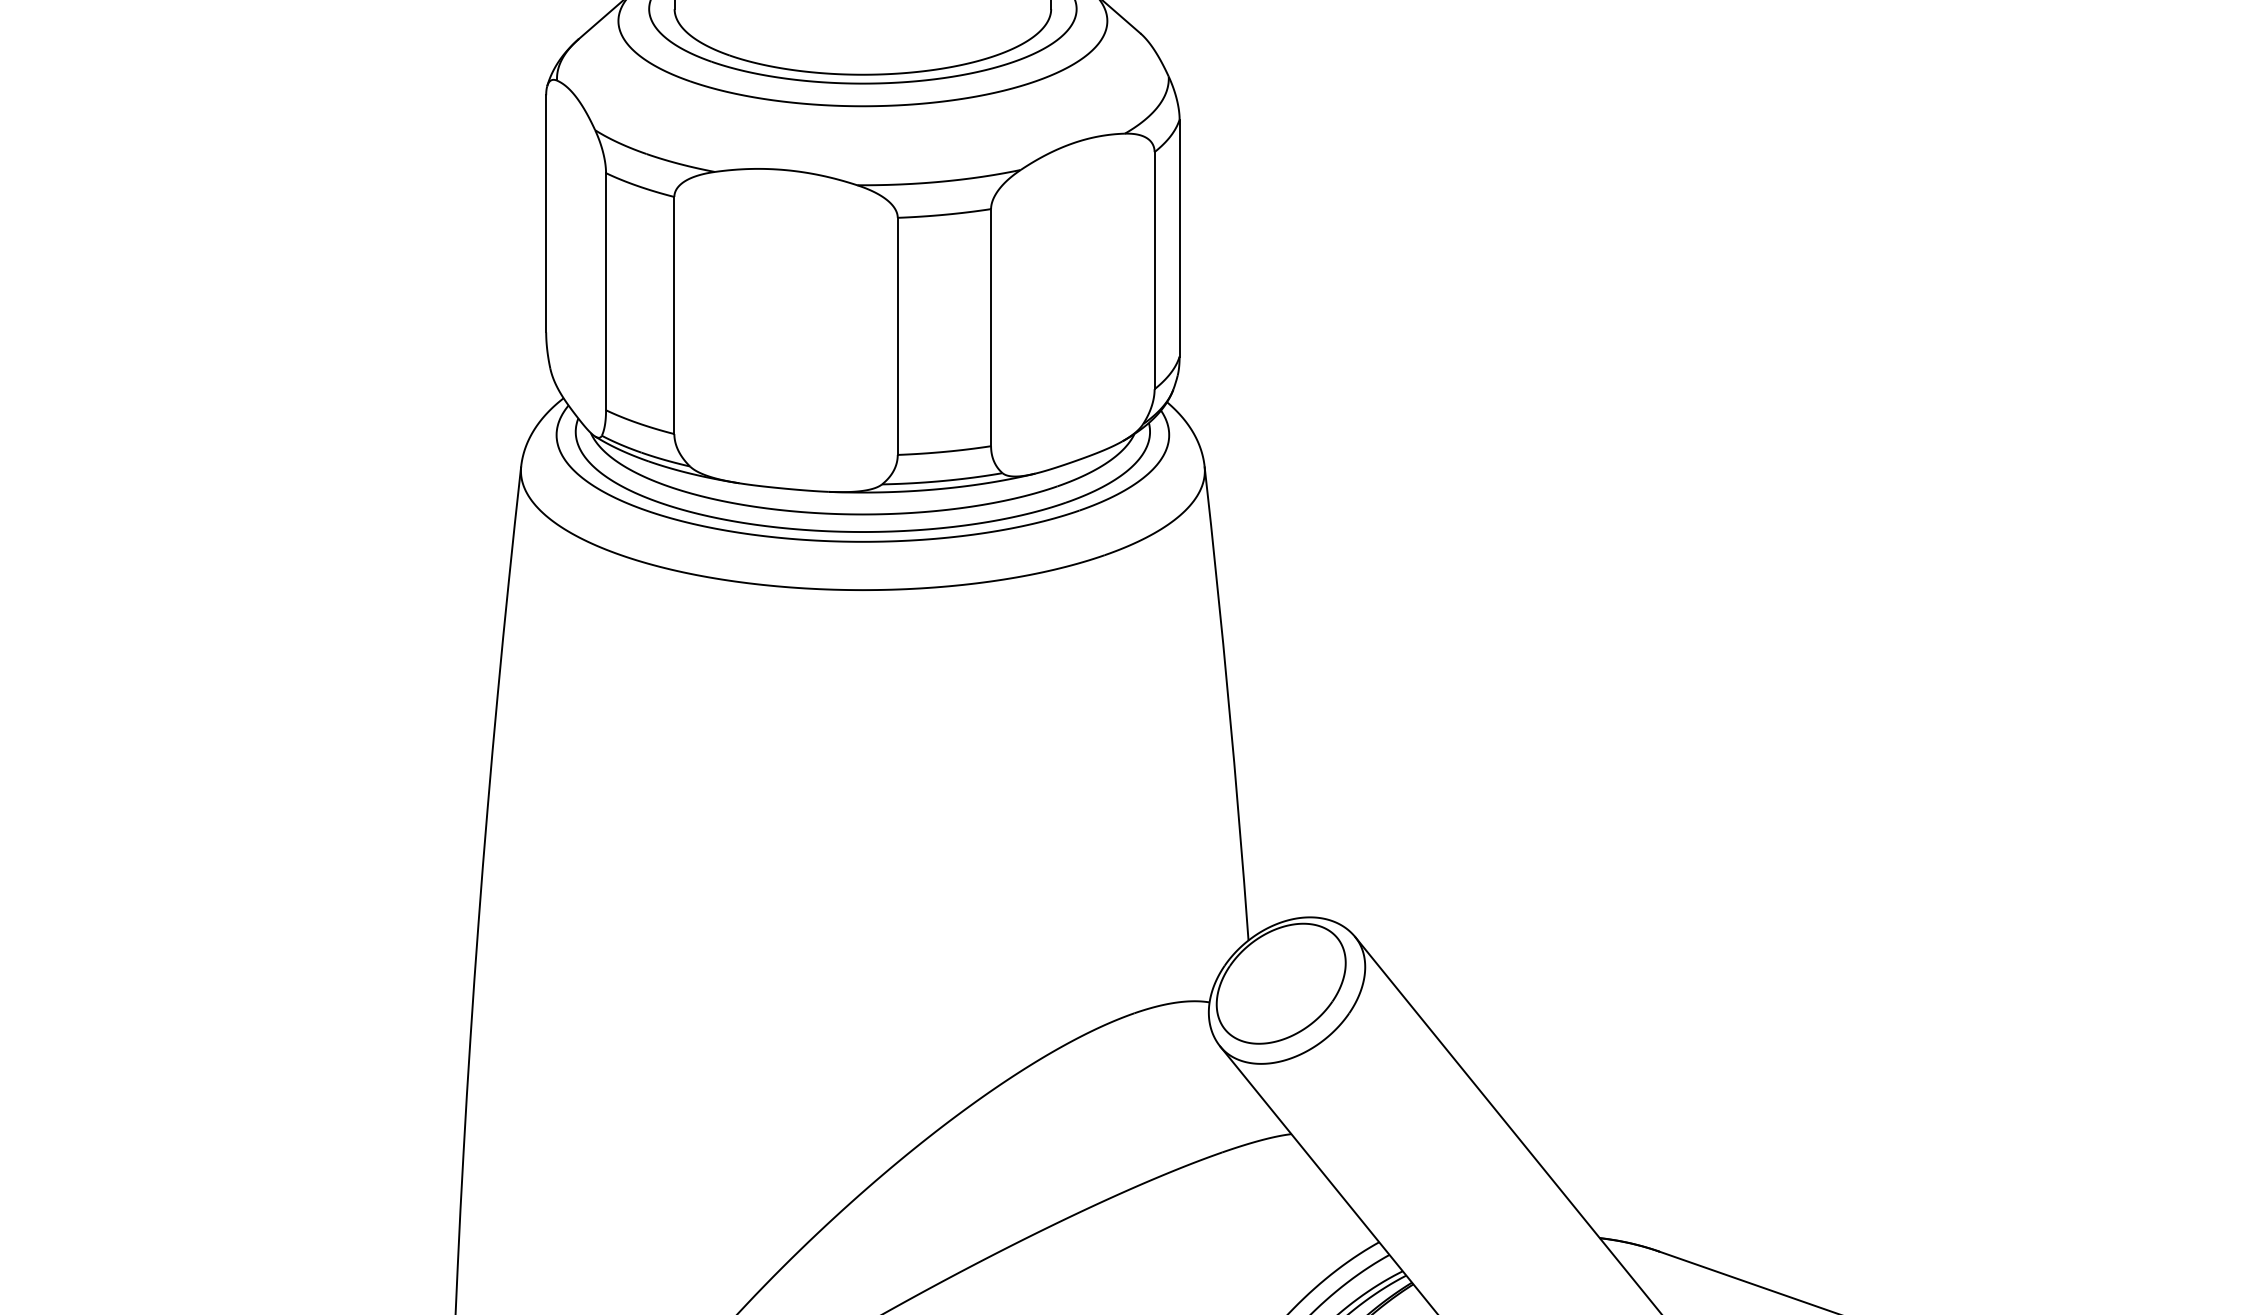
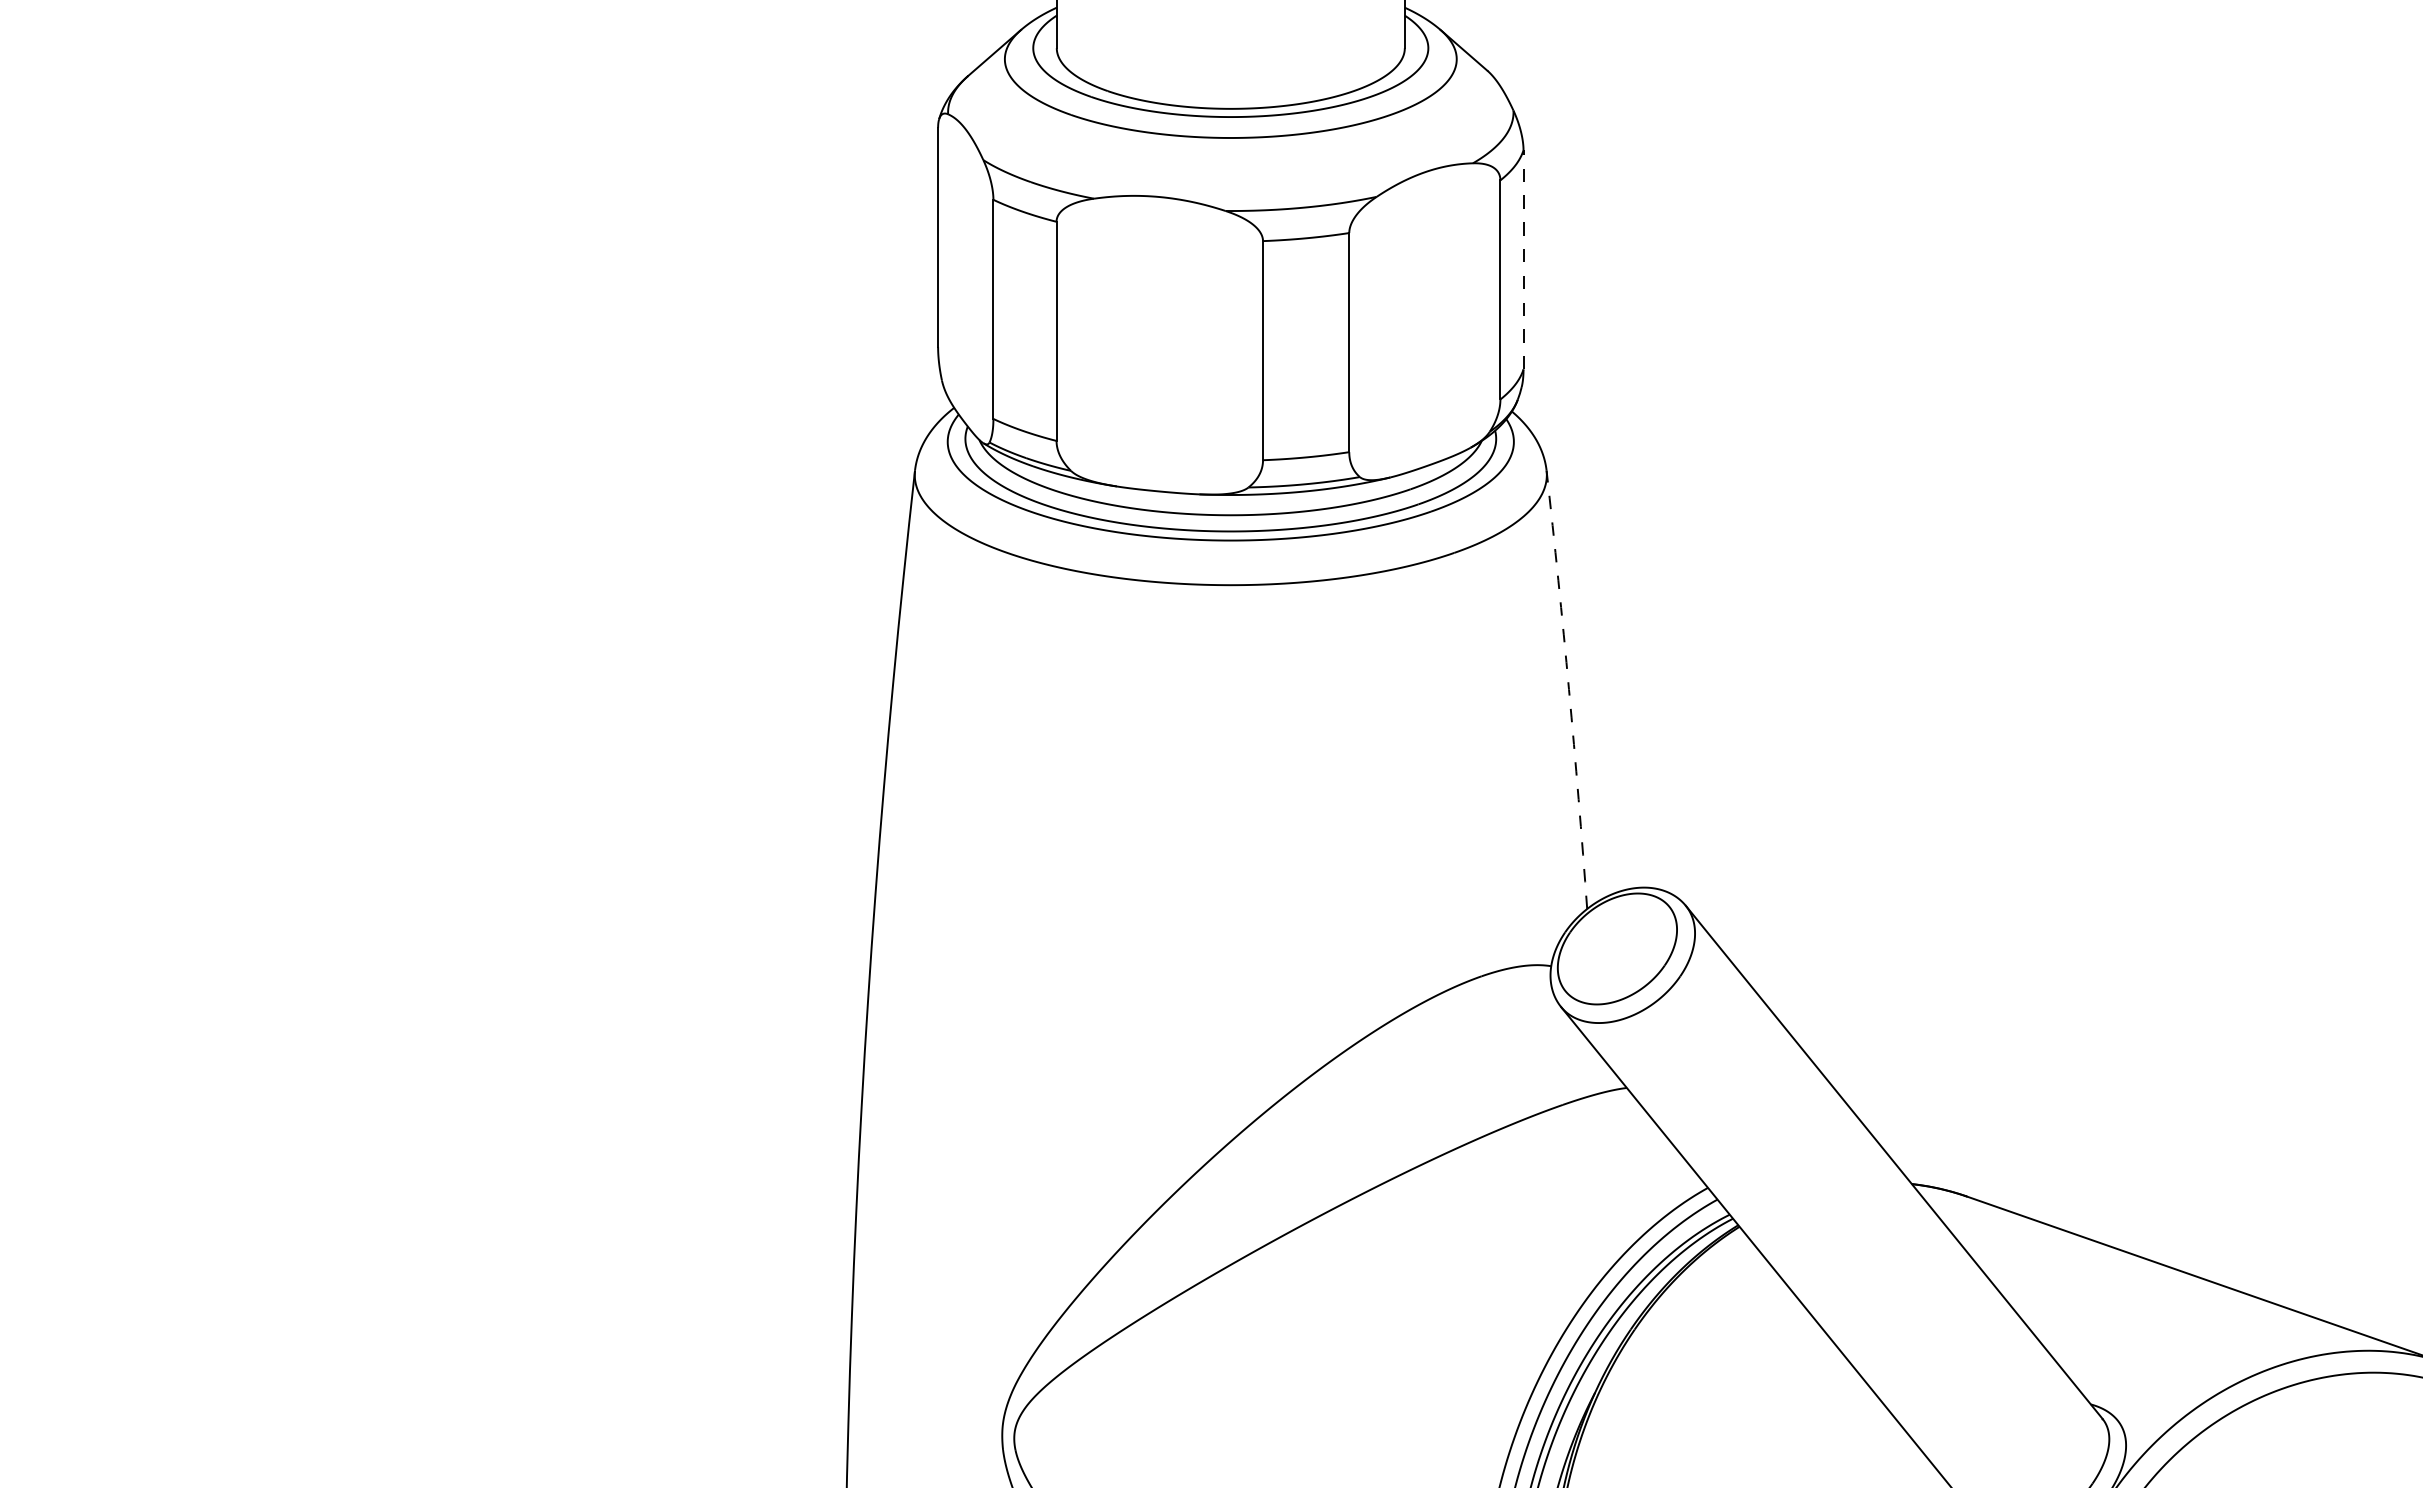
line: (1179, 237) -> (1523, 259), solid -> dashed
arc: (1229, 702) -> (1569, 689), solid -> dashed

